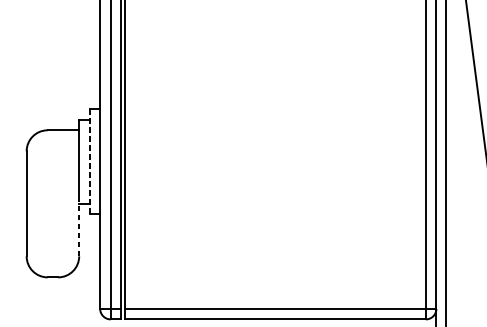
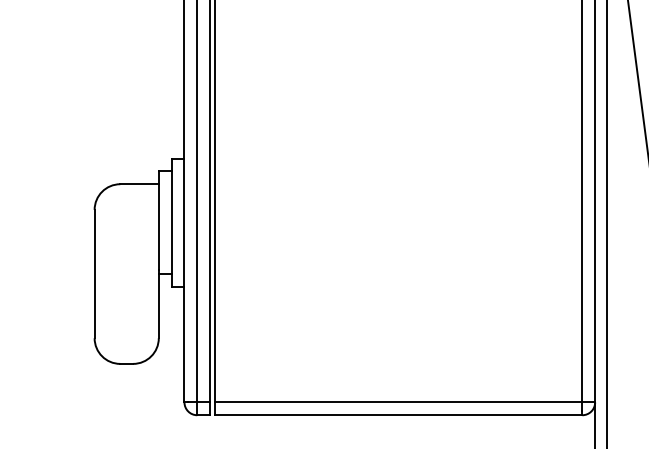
line: (89, 162) -> (171, 223), dashed -> solid
line: (78, 228) -> (158, 304), dashed -> solid

